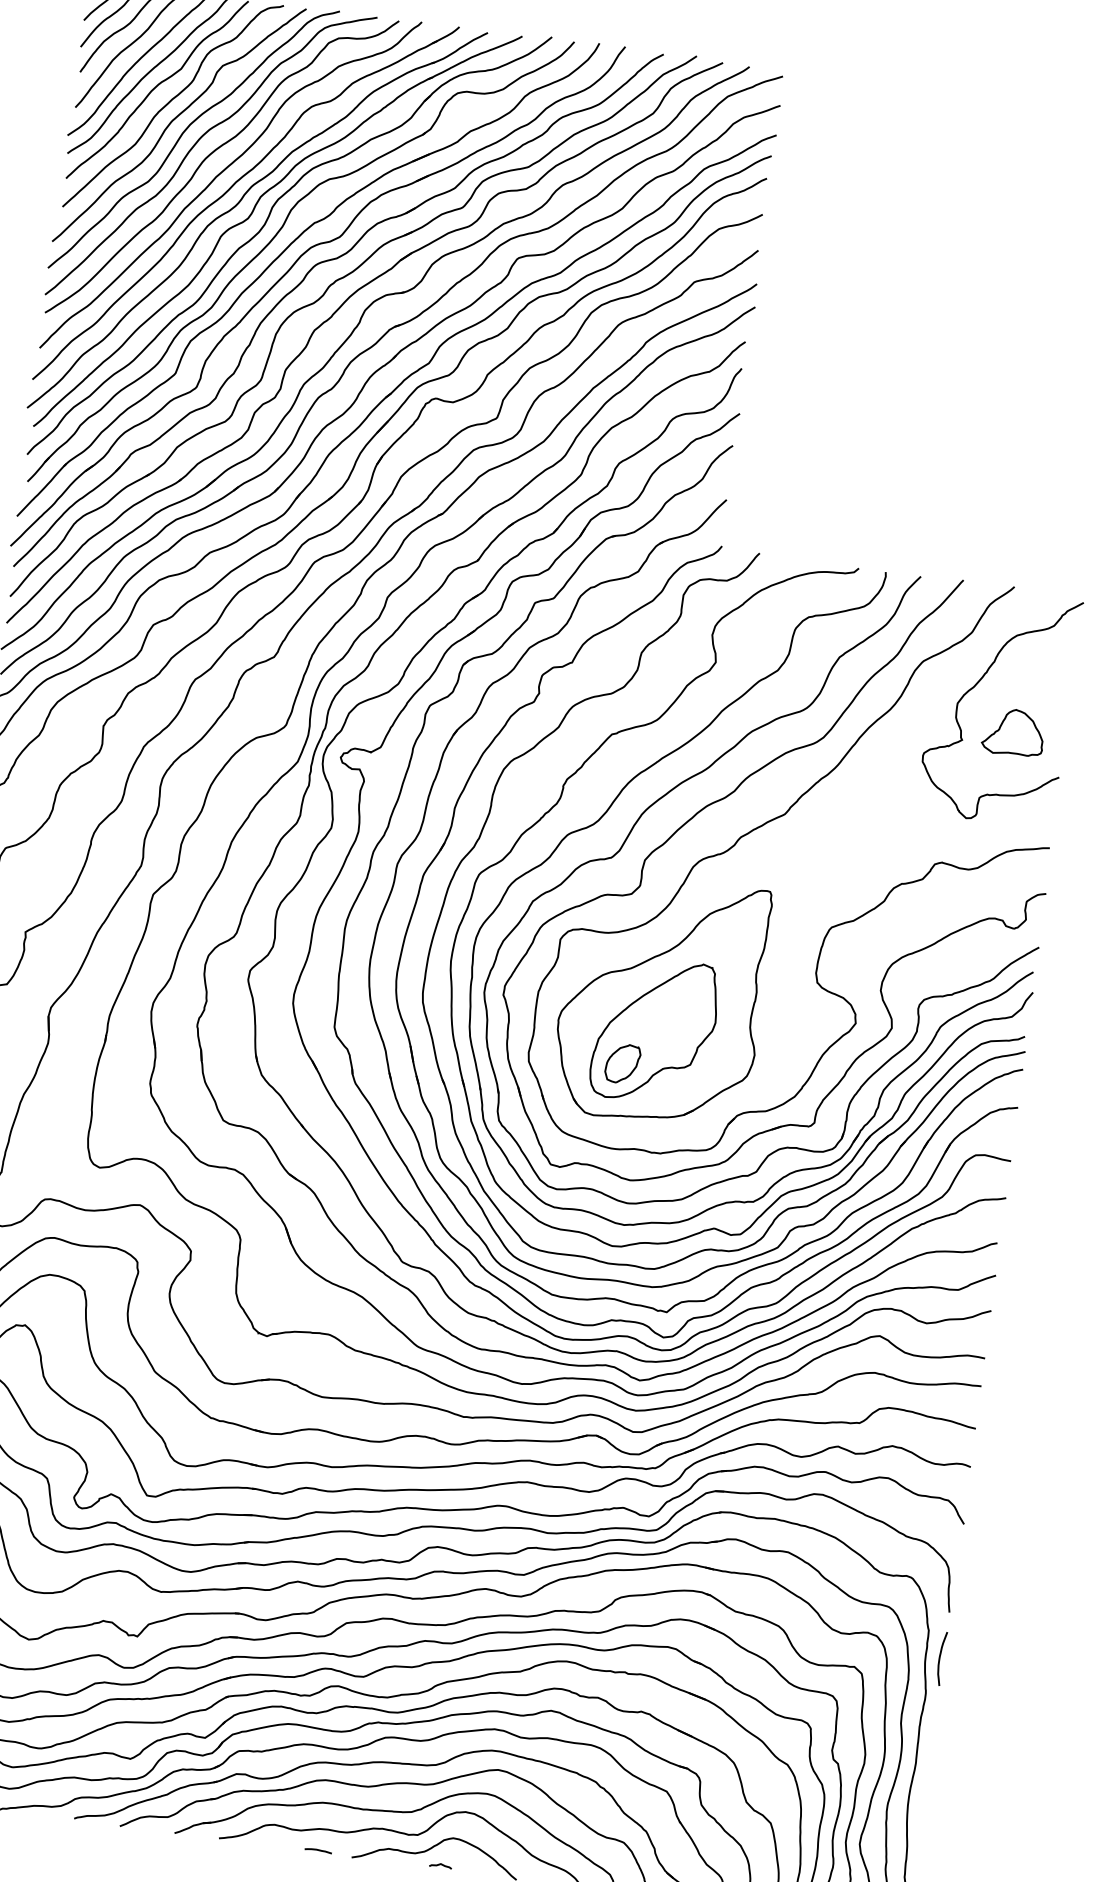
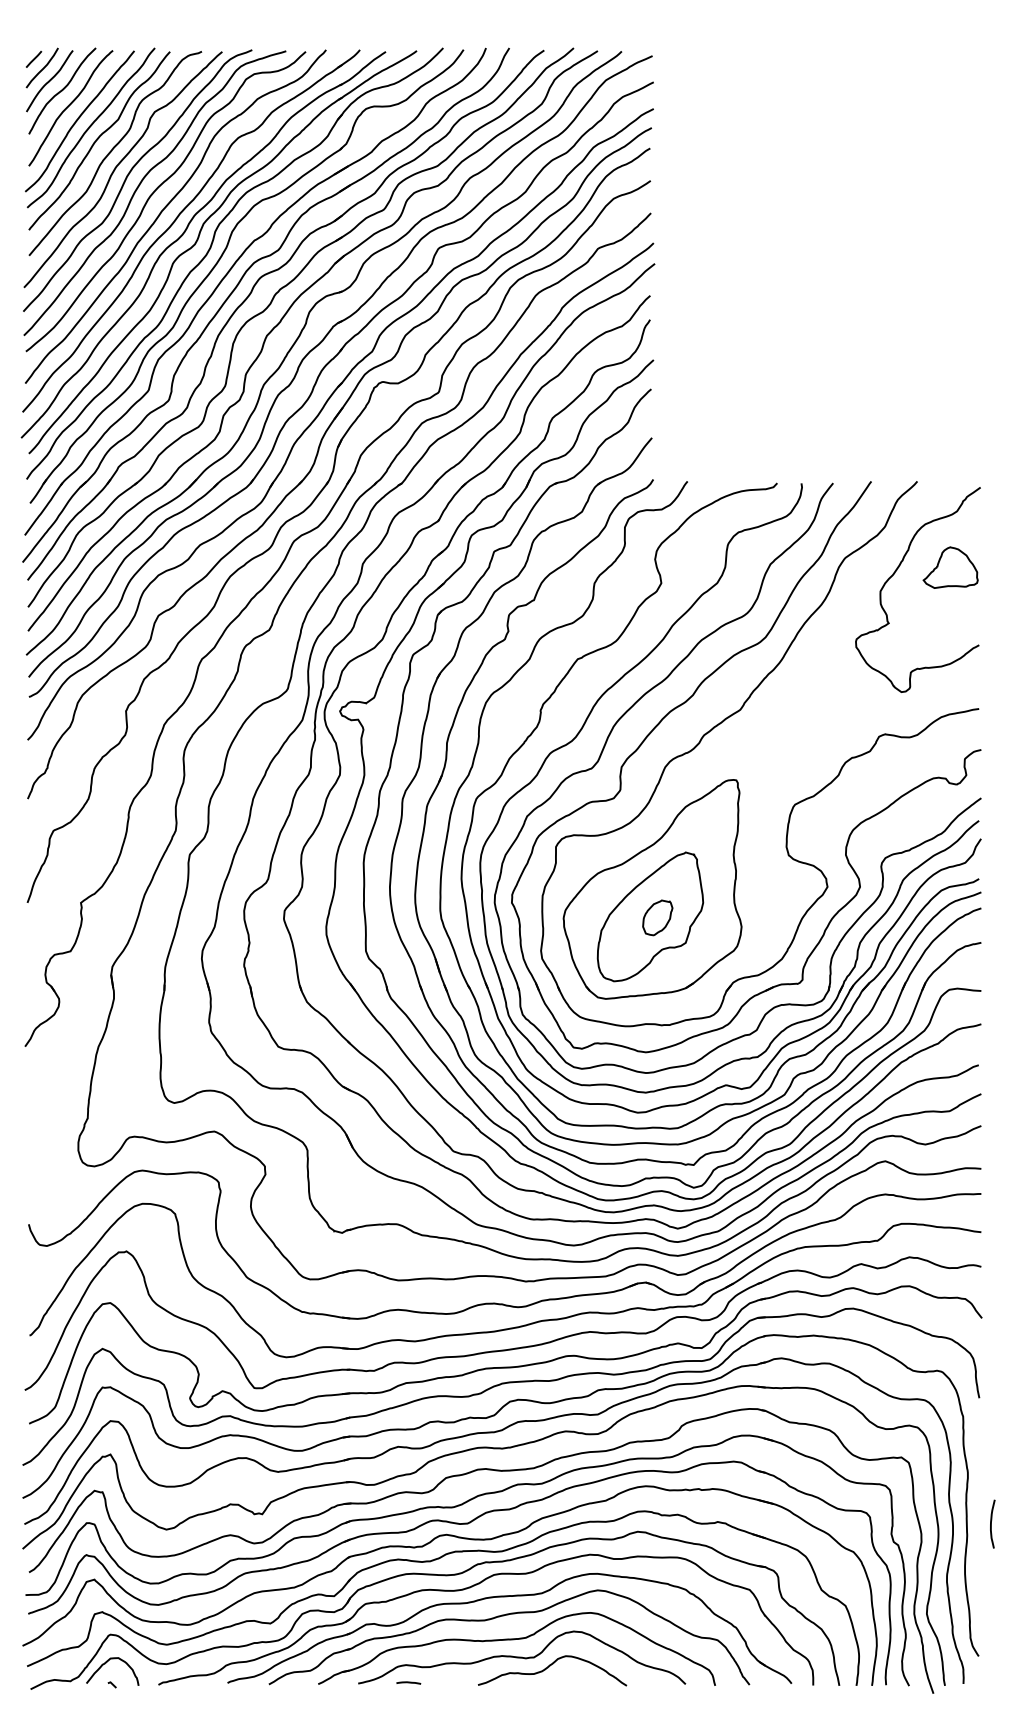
part: (1013, 732) -> (950, 567), moved
part: (622, 1063) -> (657, 917), moved
curve: (940, 1657) -> (991, 1523), moved
line: (318, 1850) -> (408, 1682), moved
curve: (440, 1865) -> (557, 1681), removed

